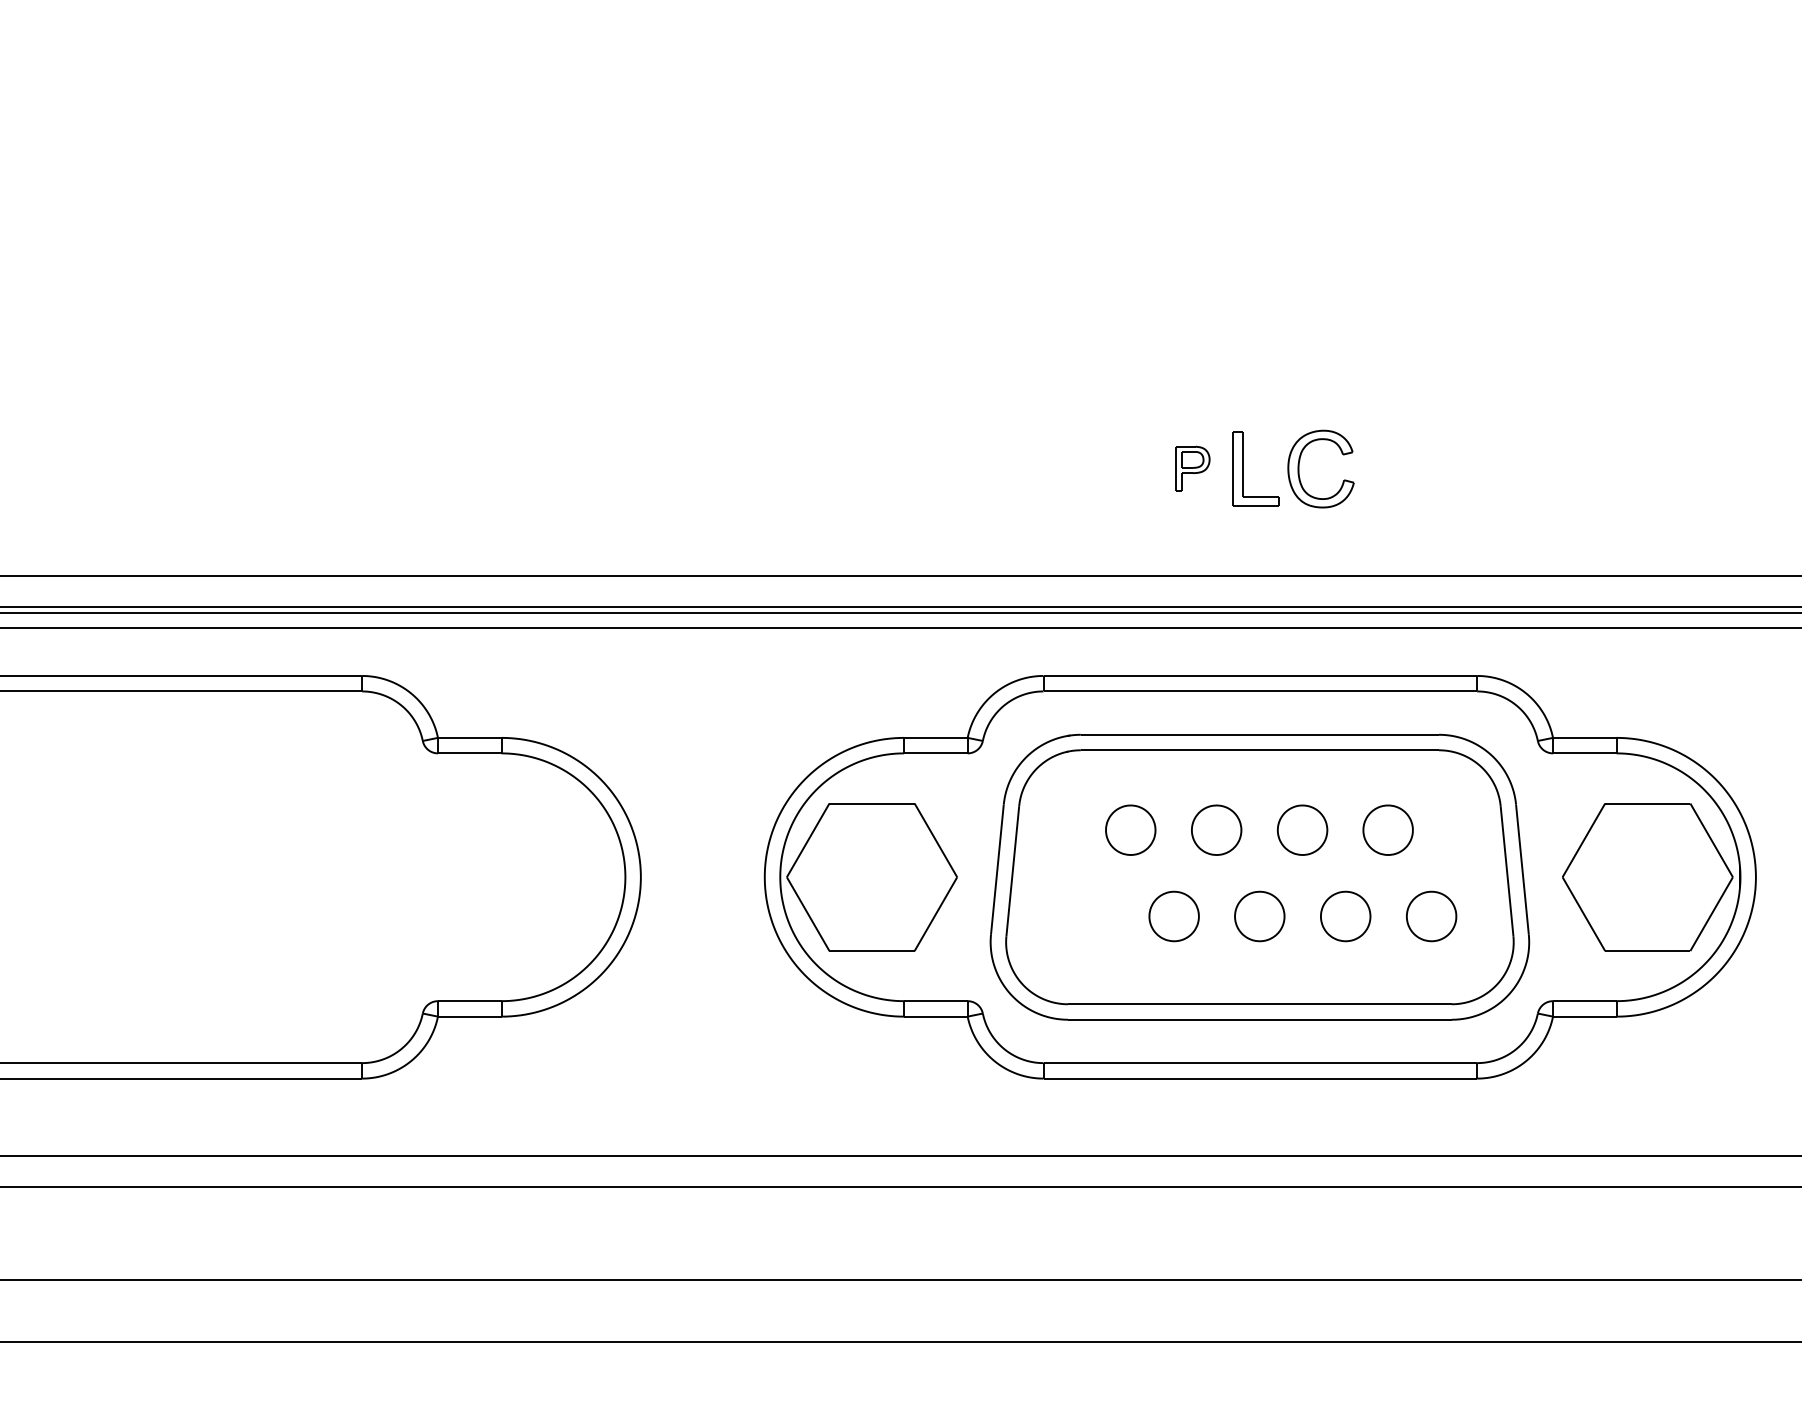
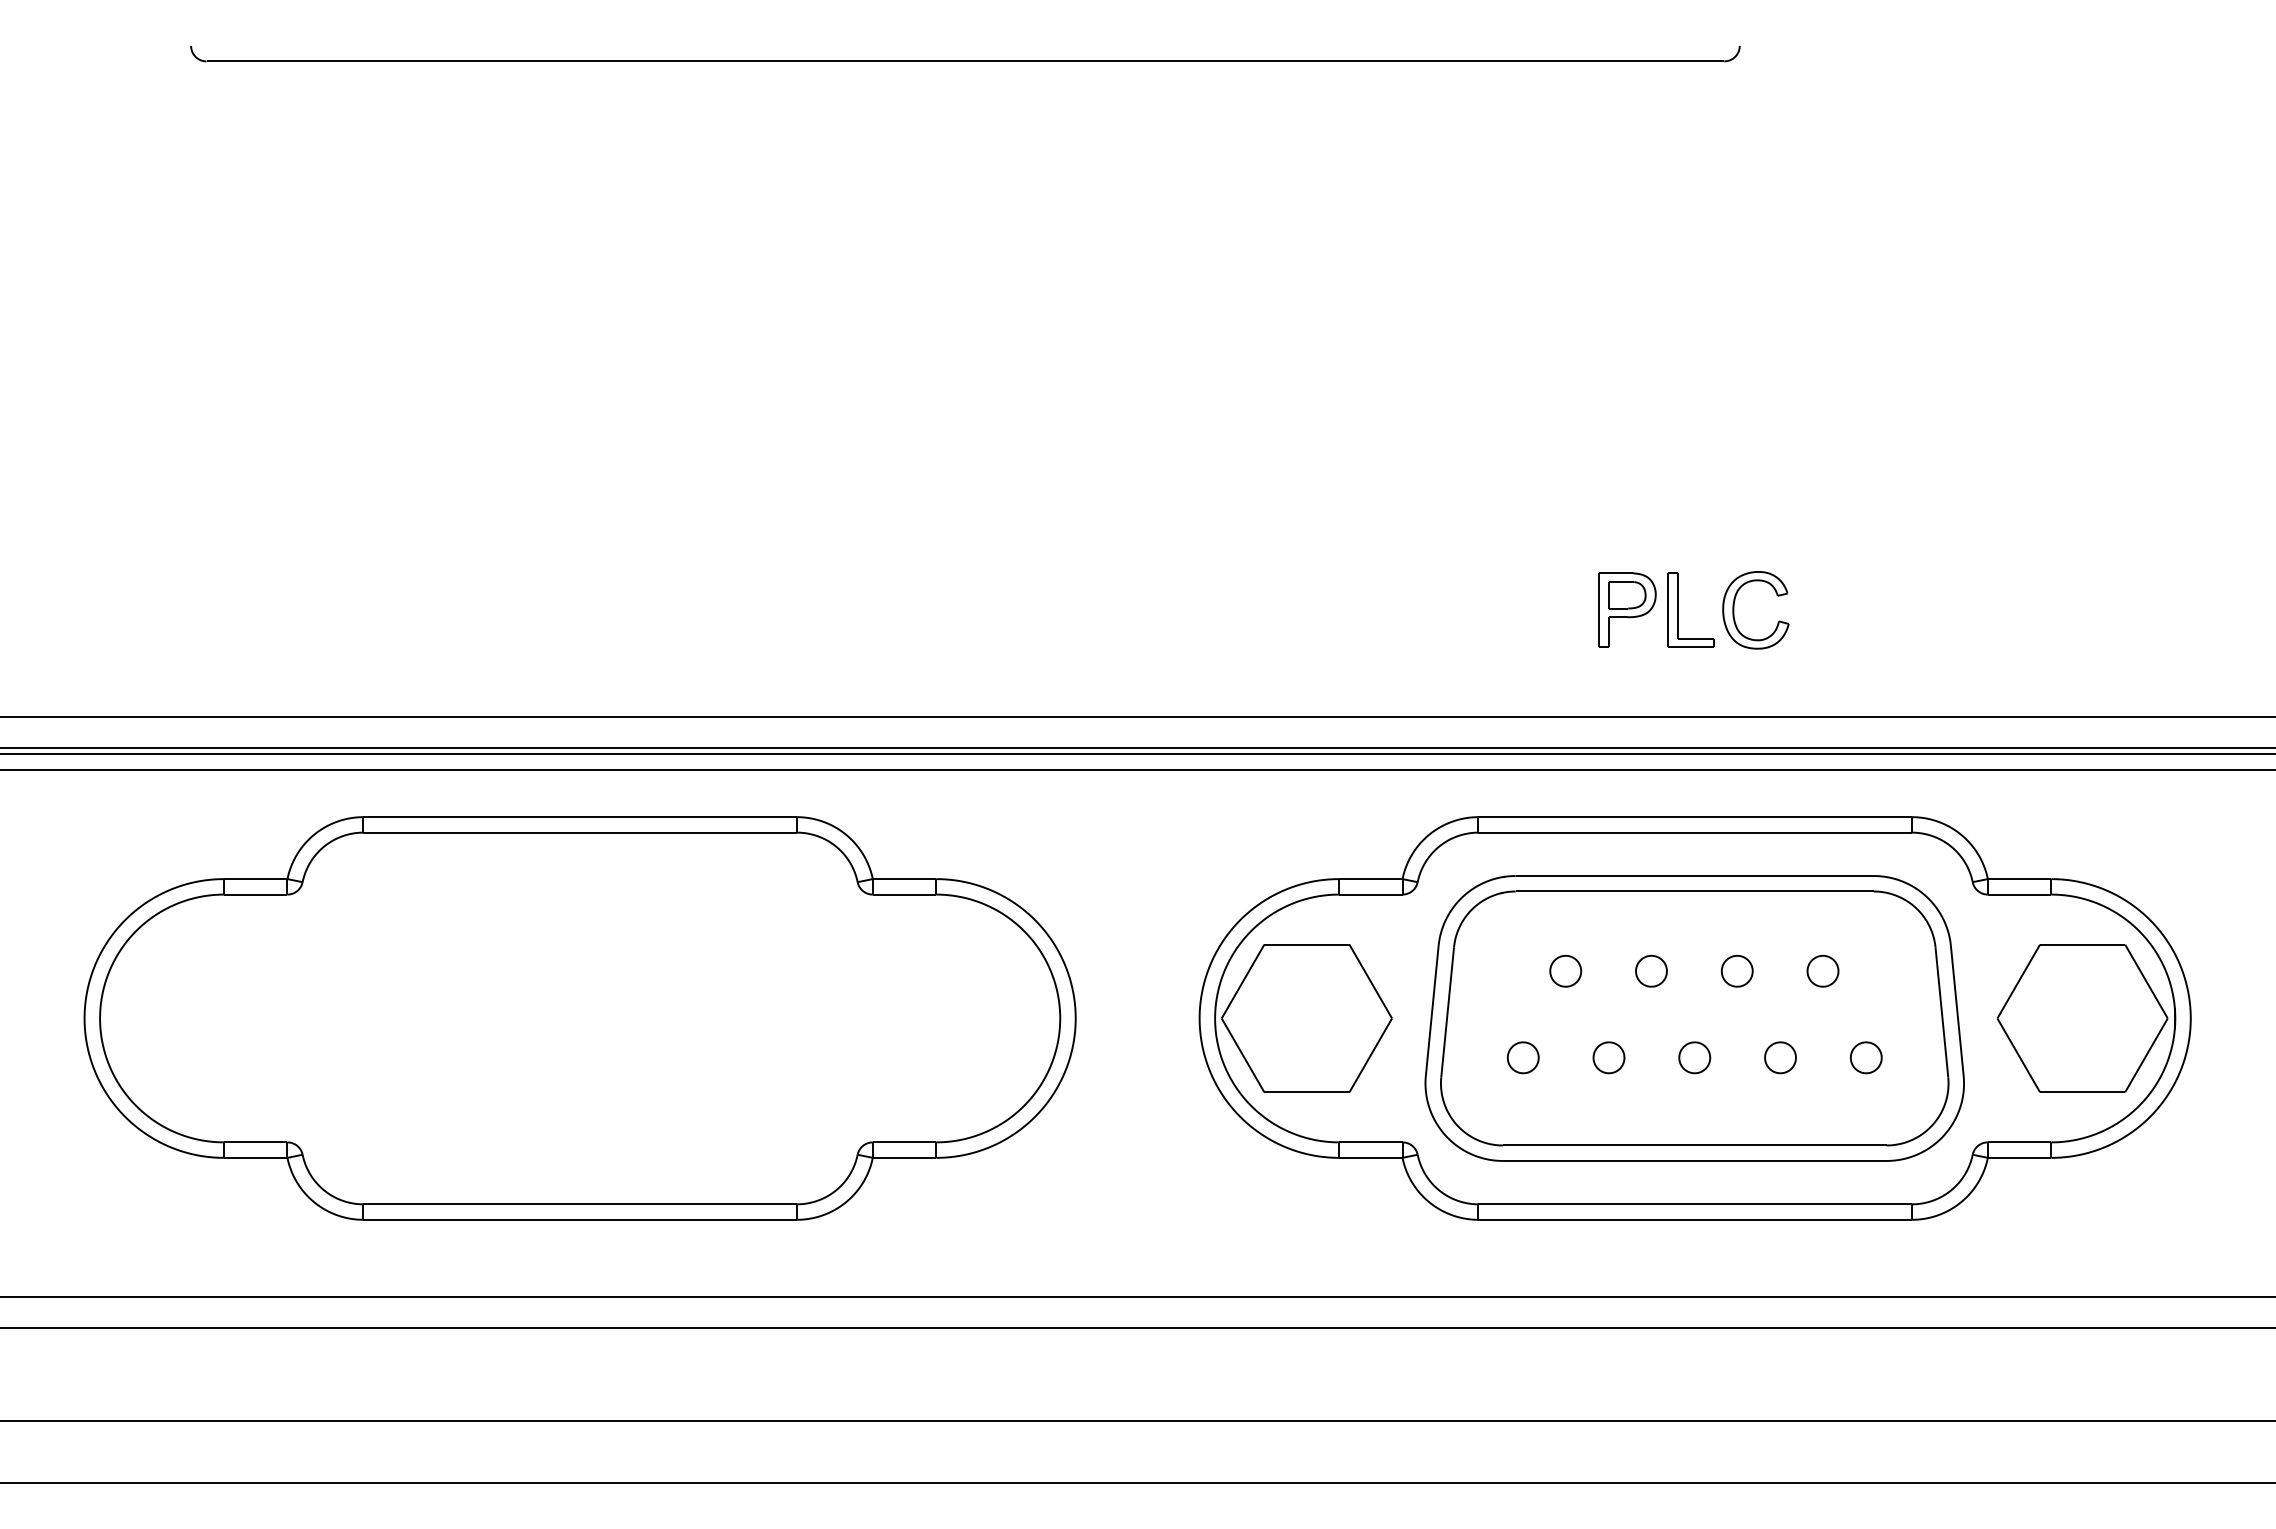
part: (1192, 468) -> (1627, 609), size x1.67
part: (1130, 829) -> (1565, 970), size x0.62
part: (1216, 829) -> (1651, 970), size x0.62
part: (1301, 829) -> (1736, 970), size x0.62
part: (1387, 829) -> (1822, 970), size x0.62
part: (1087, 916) -> (1522, 1057), added
part: (1173, 916) -> (1608, 1057), size x0.62
part: (1259, 916) -> (1694, 1057), size x0.62
part: (1345, 916) -> (1780, 1057), size x0.62
part: (1430, 916) -> (1865, 1057), size x0.62

